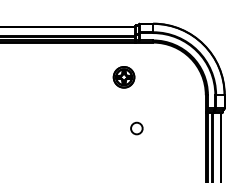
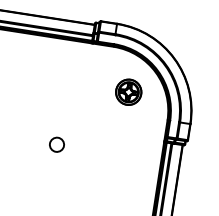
part: (123, 77) -> (128, 92), moved
circle: (136, 128) -> (56, 144), moved

